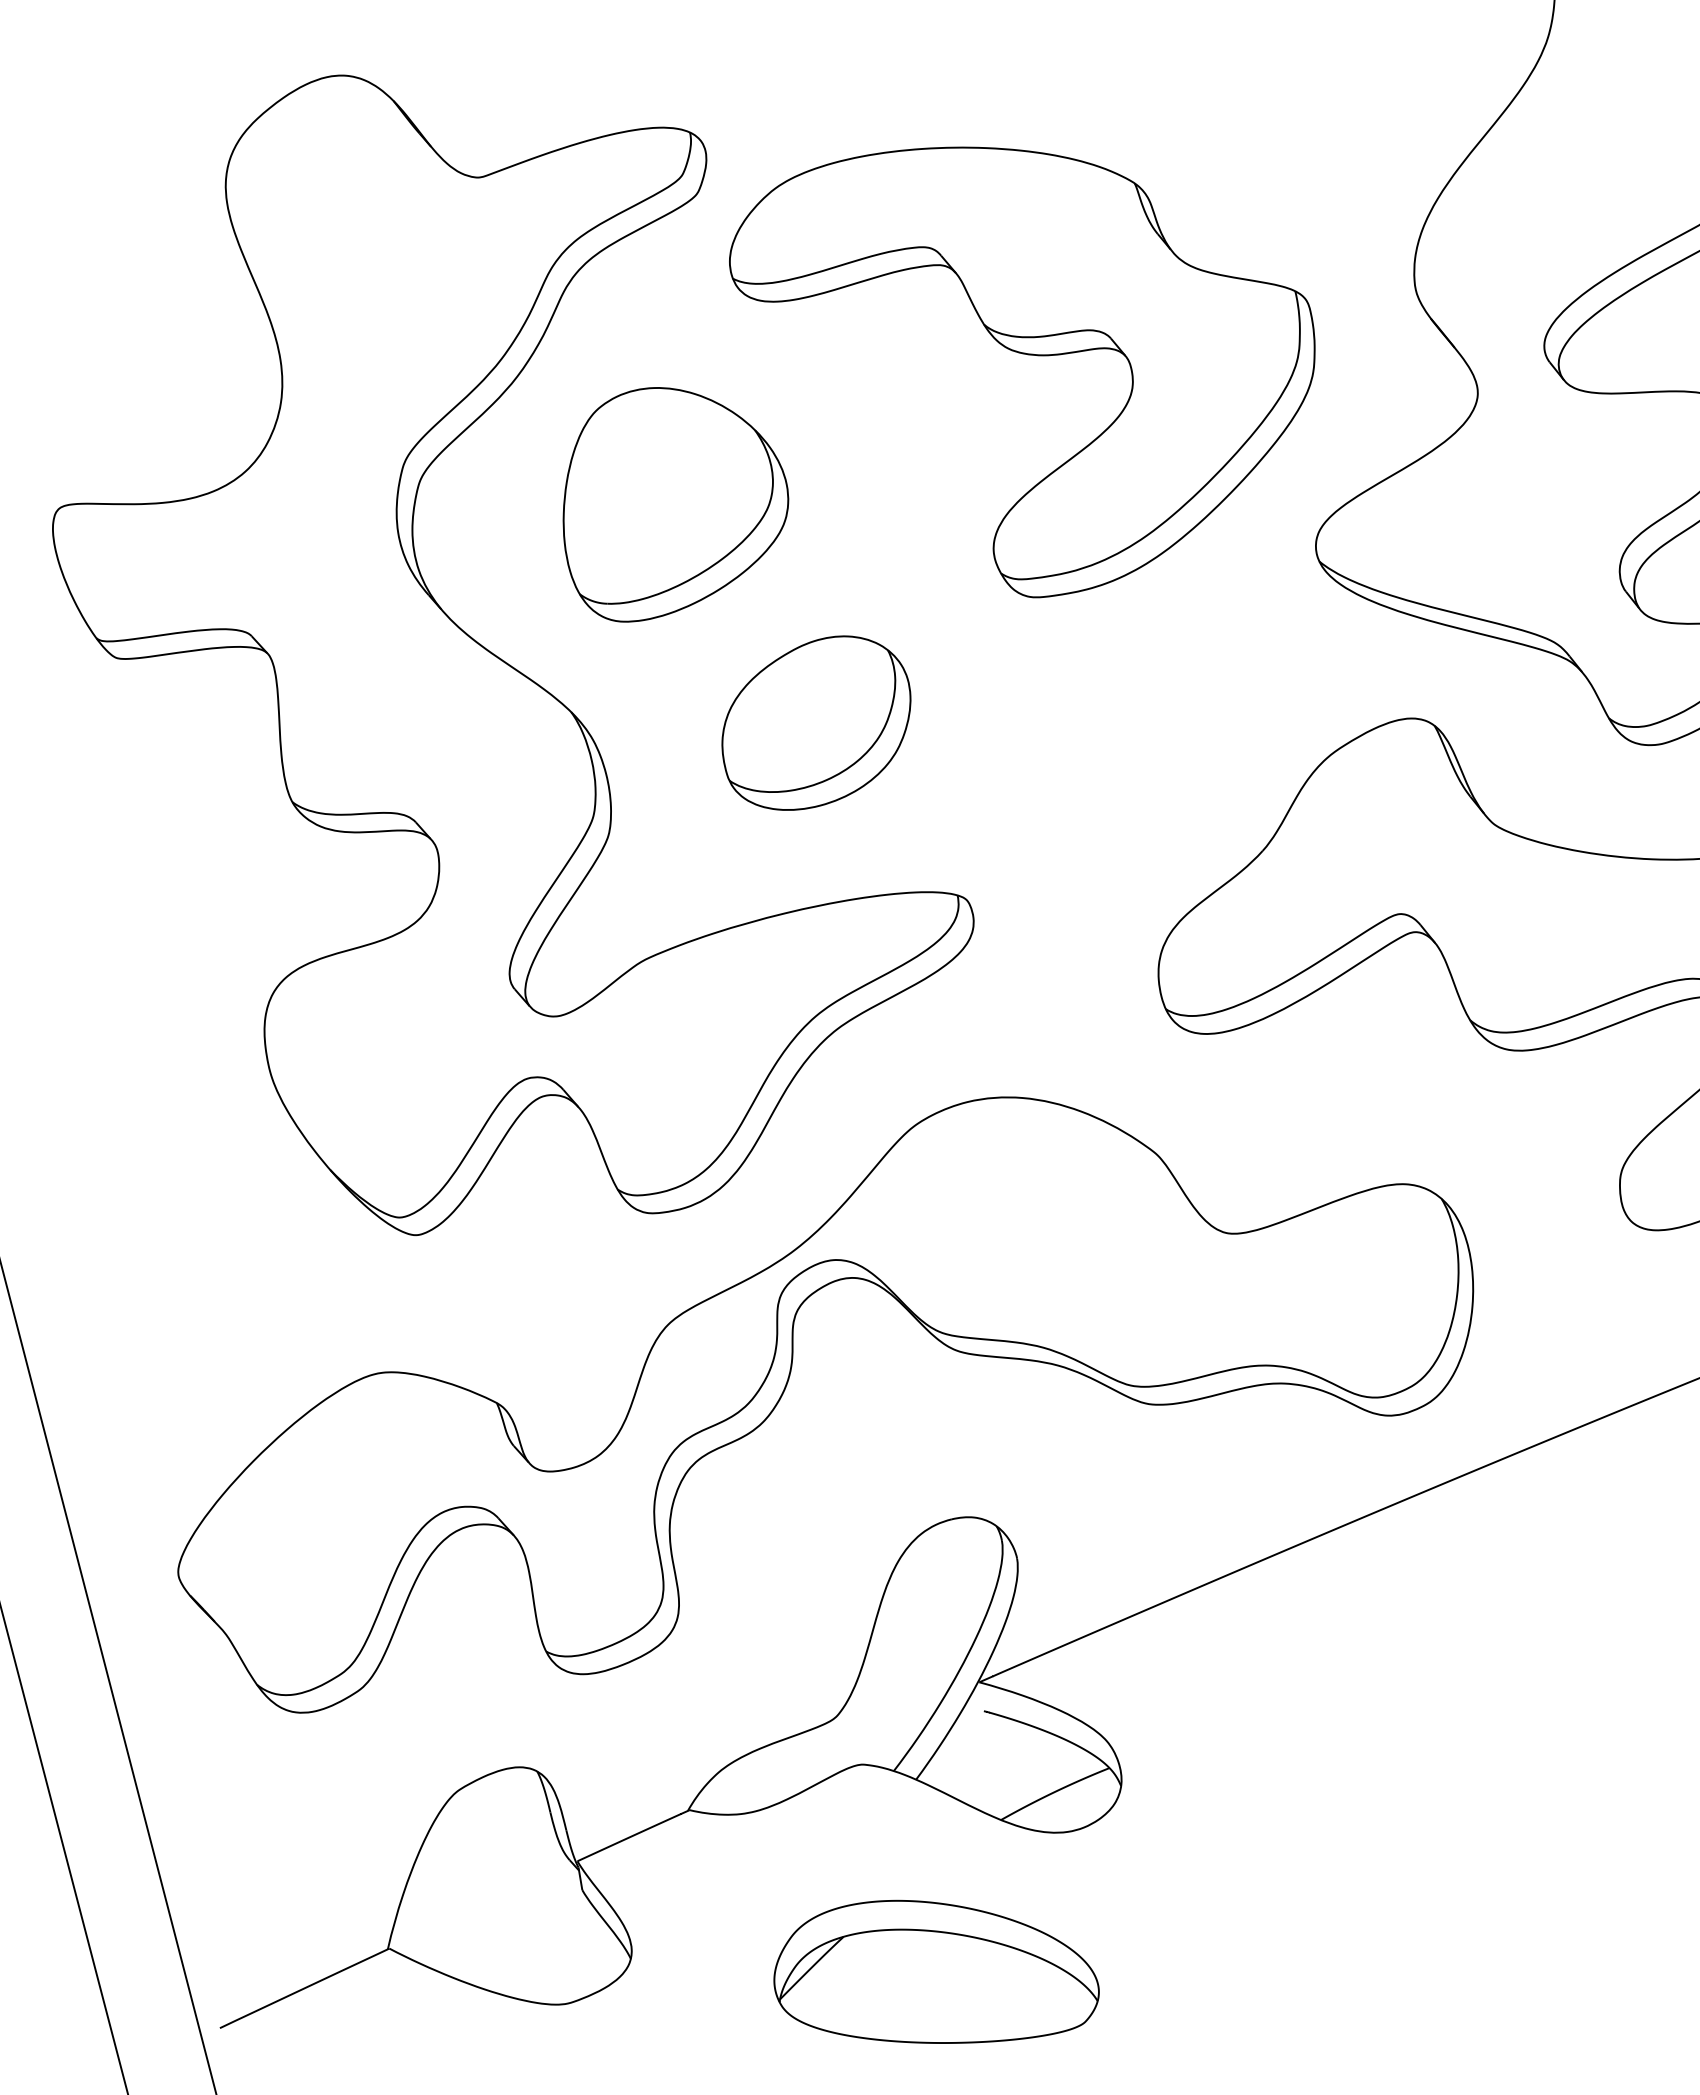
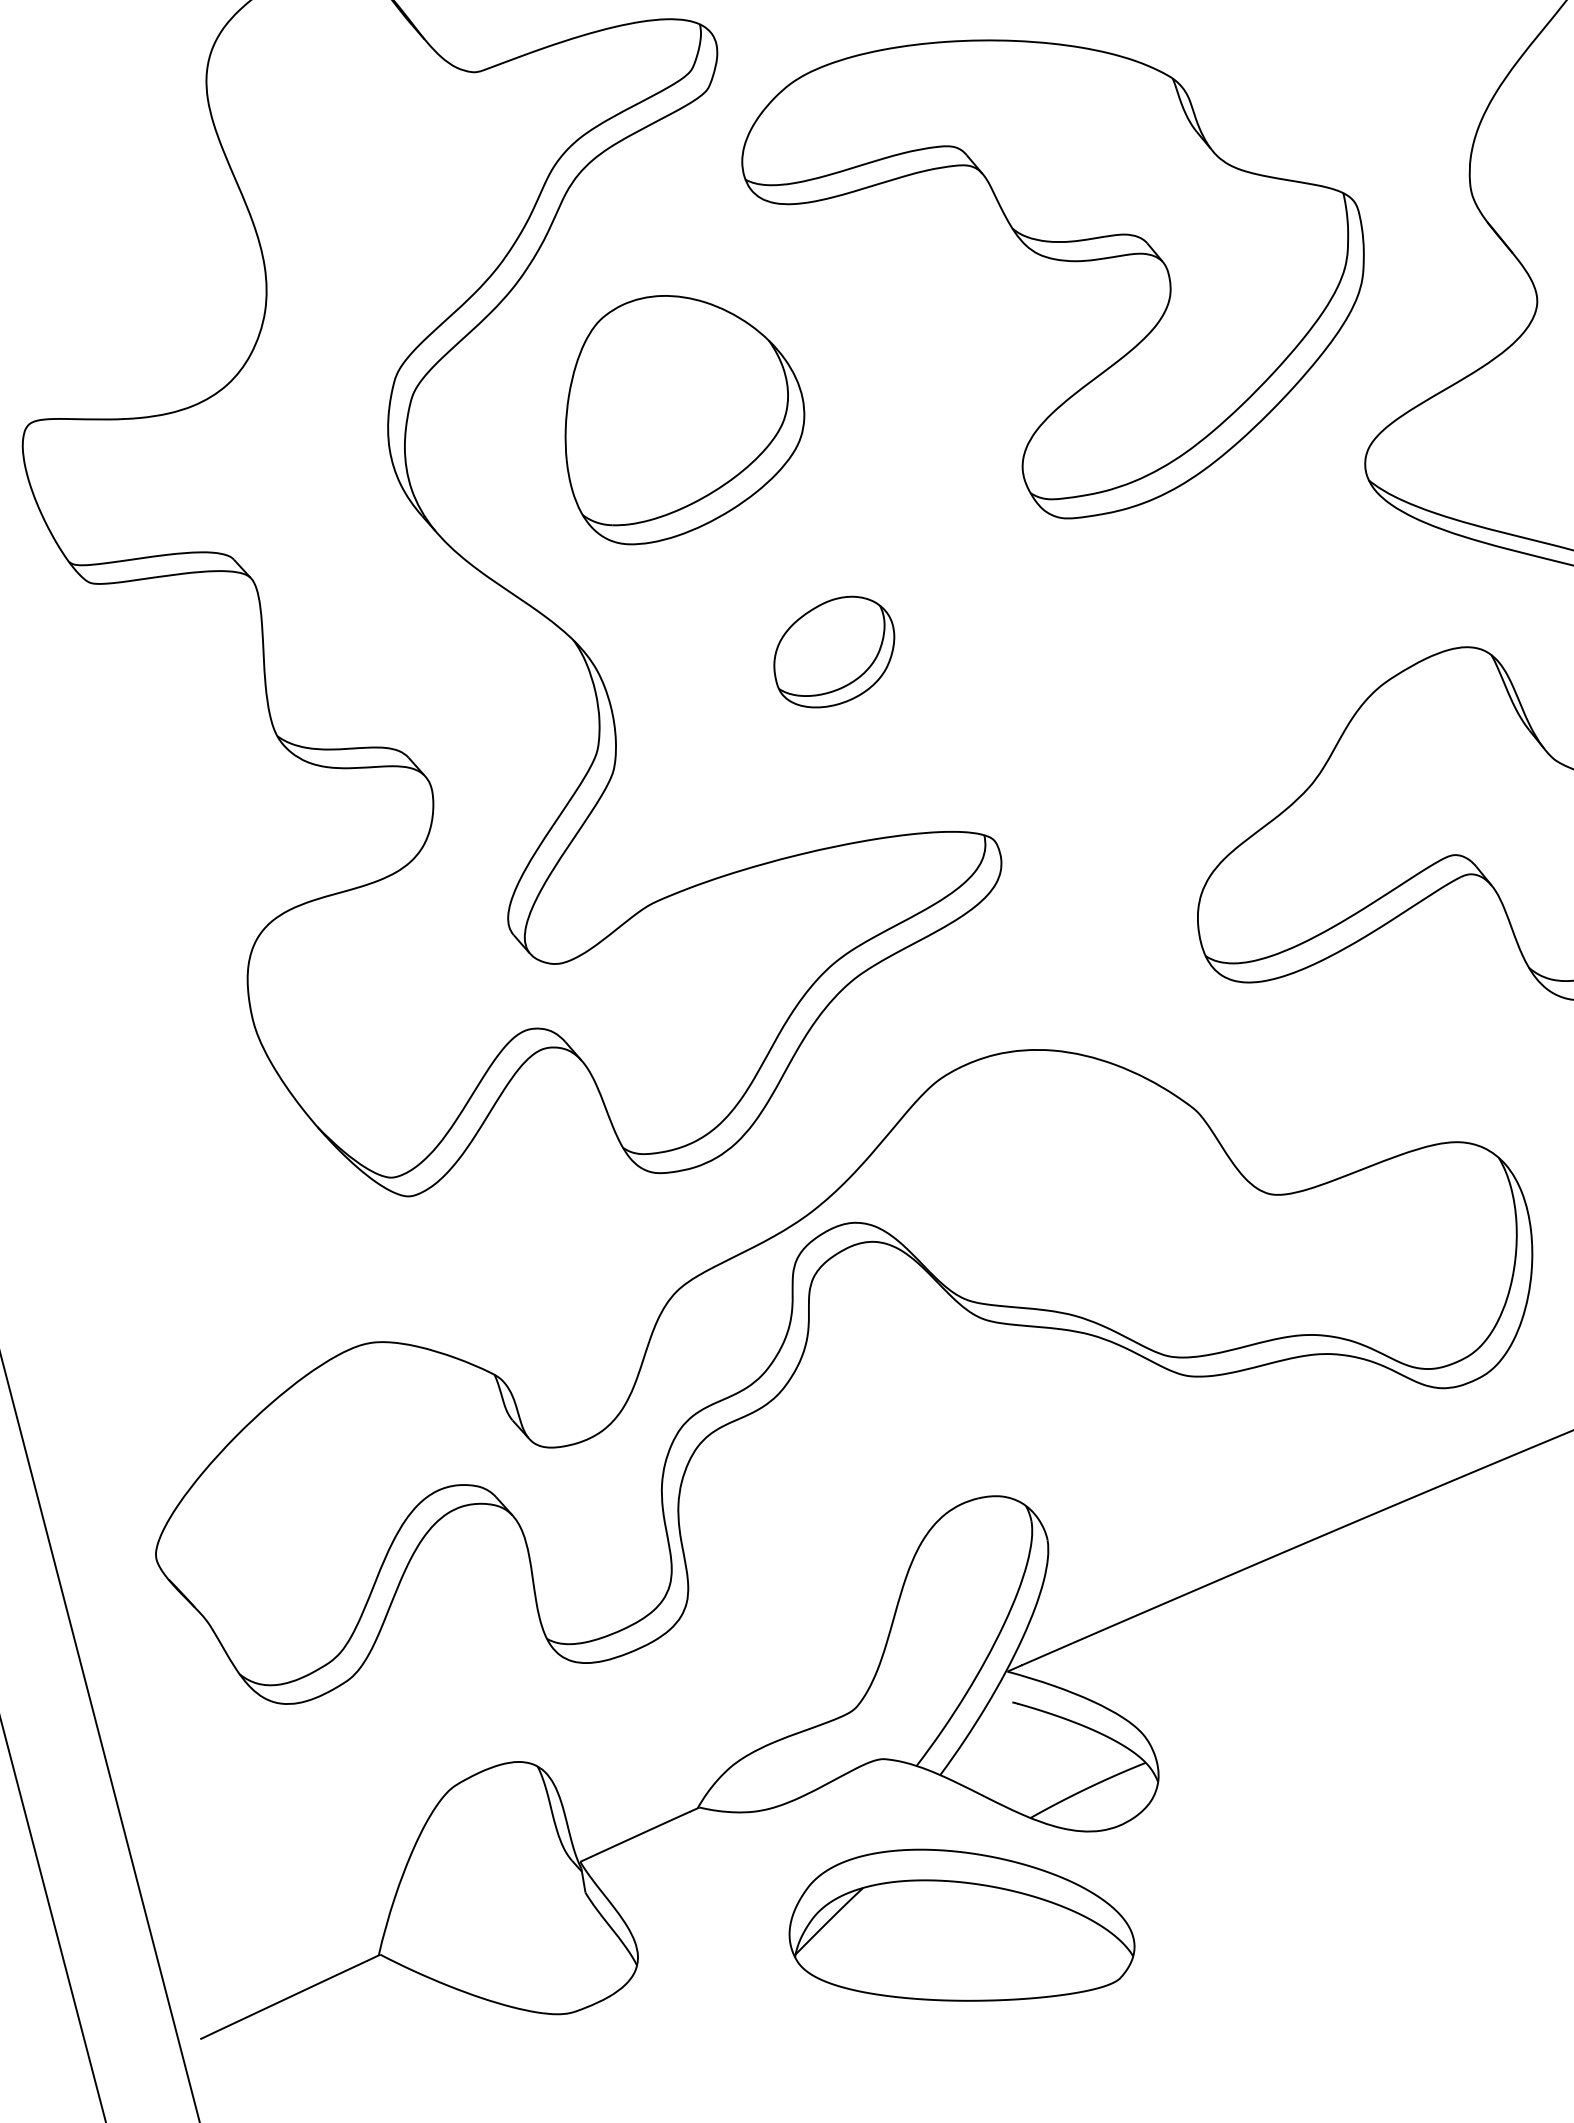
part: (816, 722) -> (834, 651), size x0.6
part: (936, 1971) -> (961, 1924), moved

